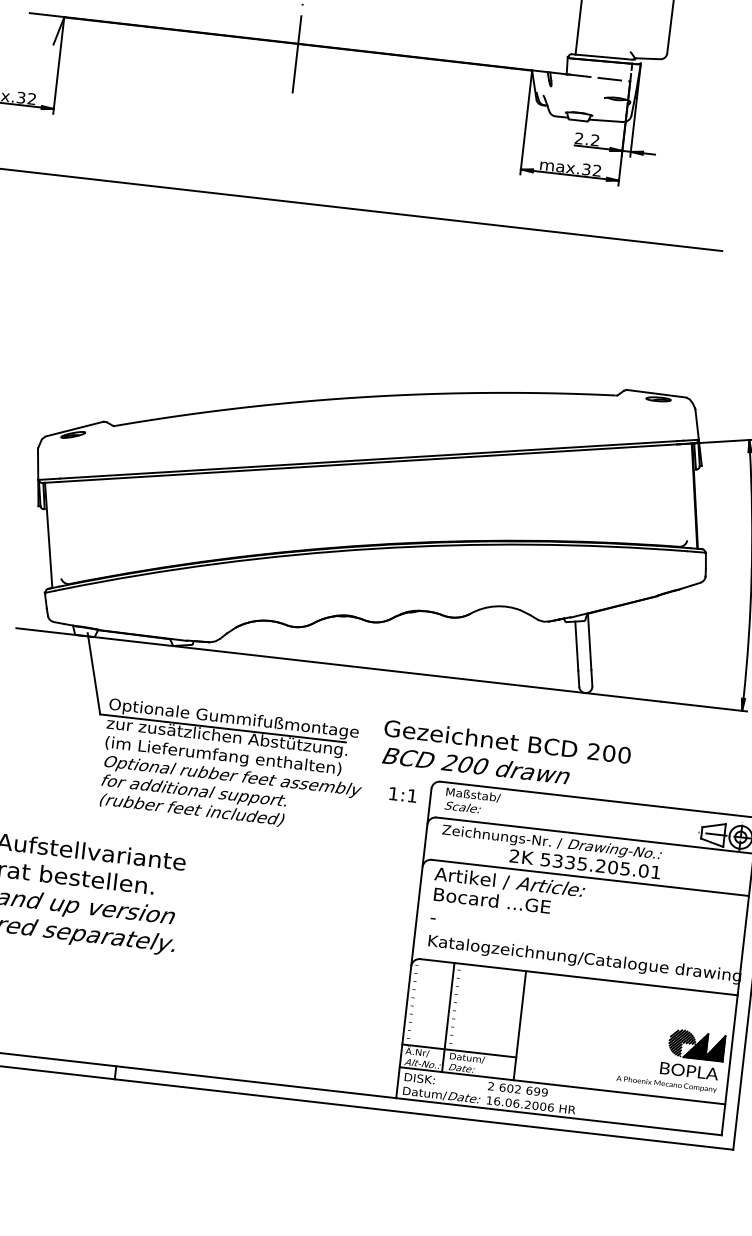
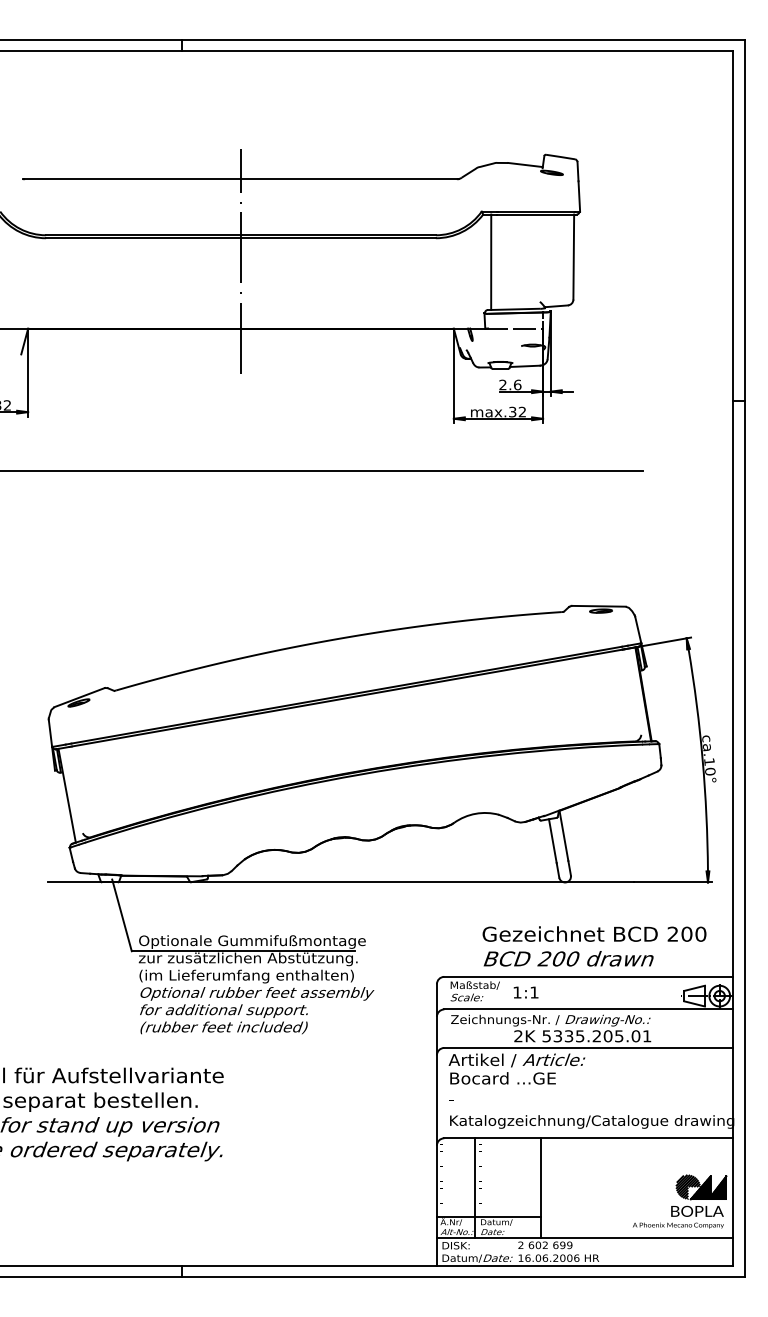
text: (595, 139) -> (517, 384), 2.2 -> 2.6
text: (506, 755) -> (594, 946), moved
text: (402, 794) -> (525, 992), moved

